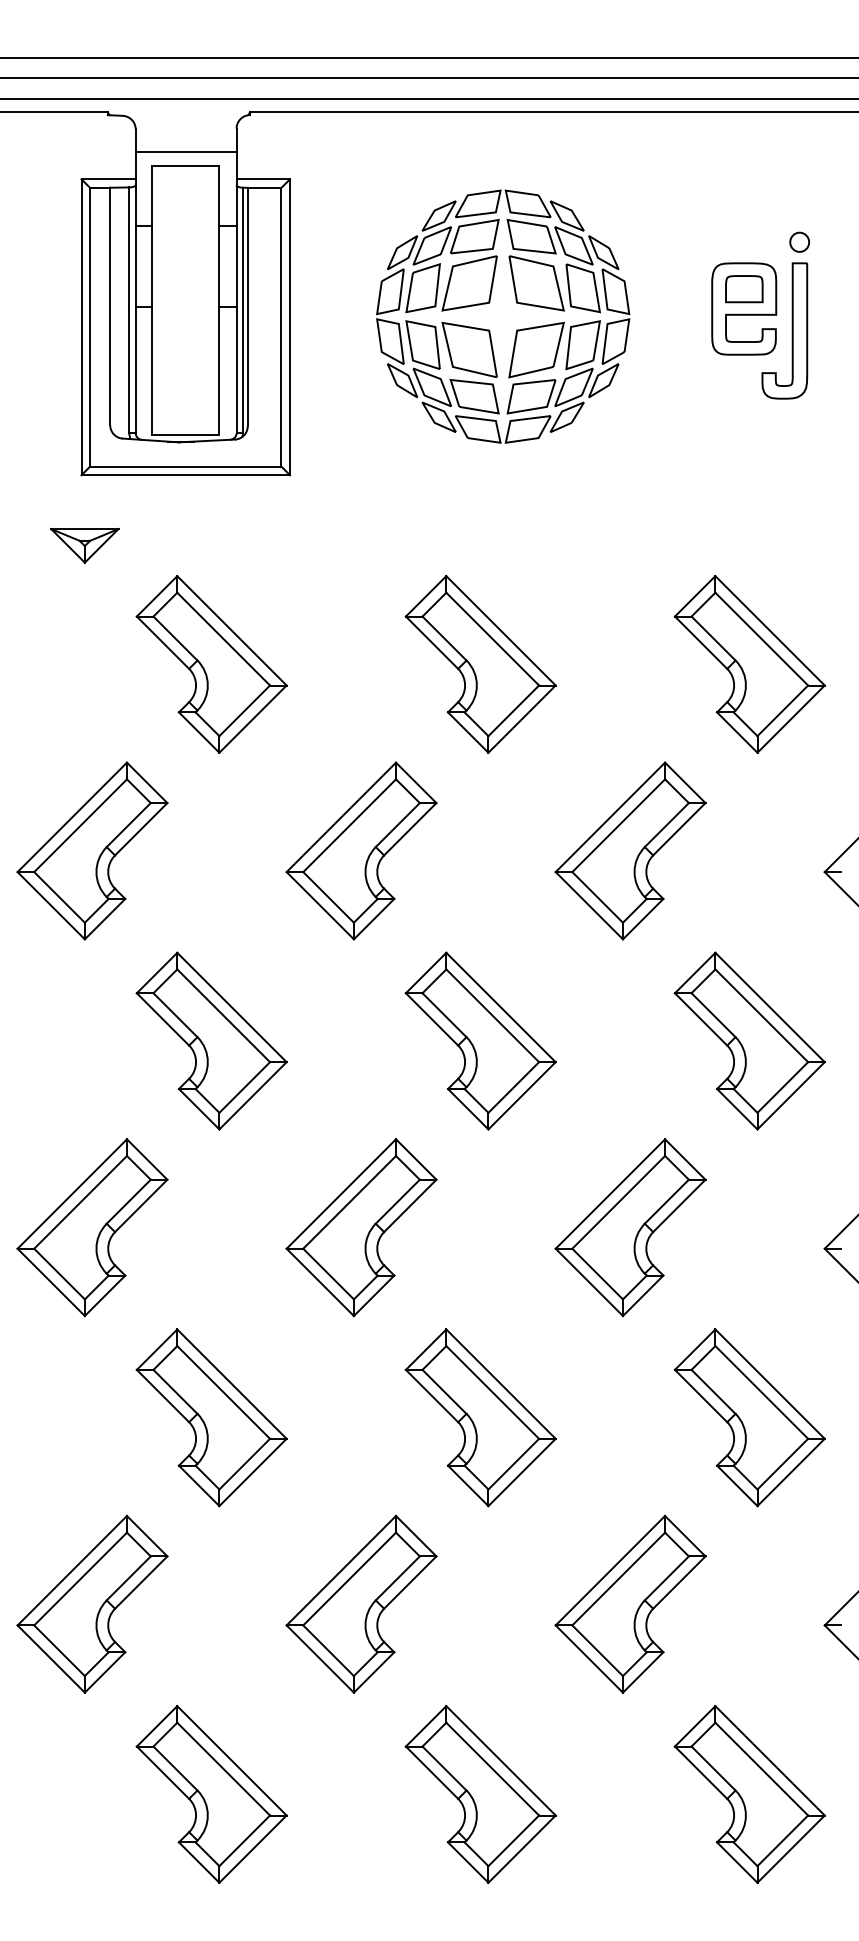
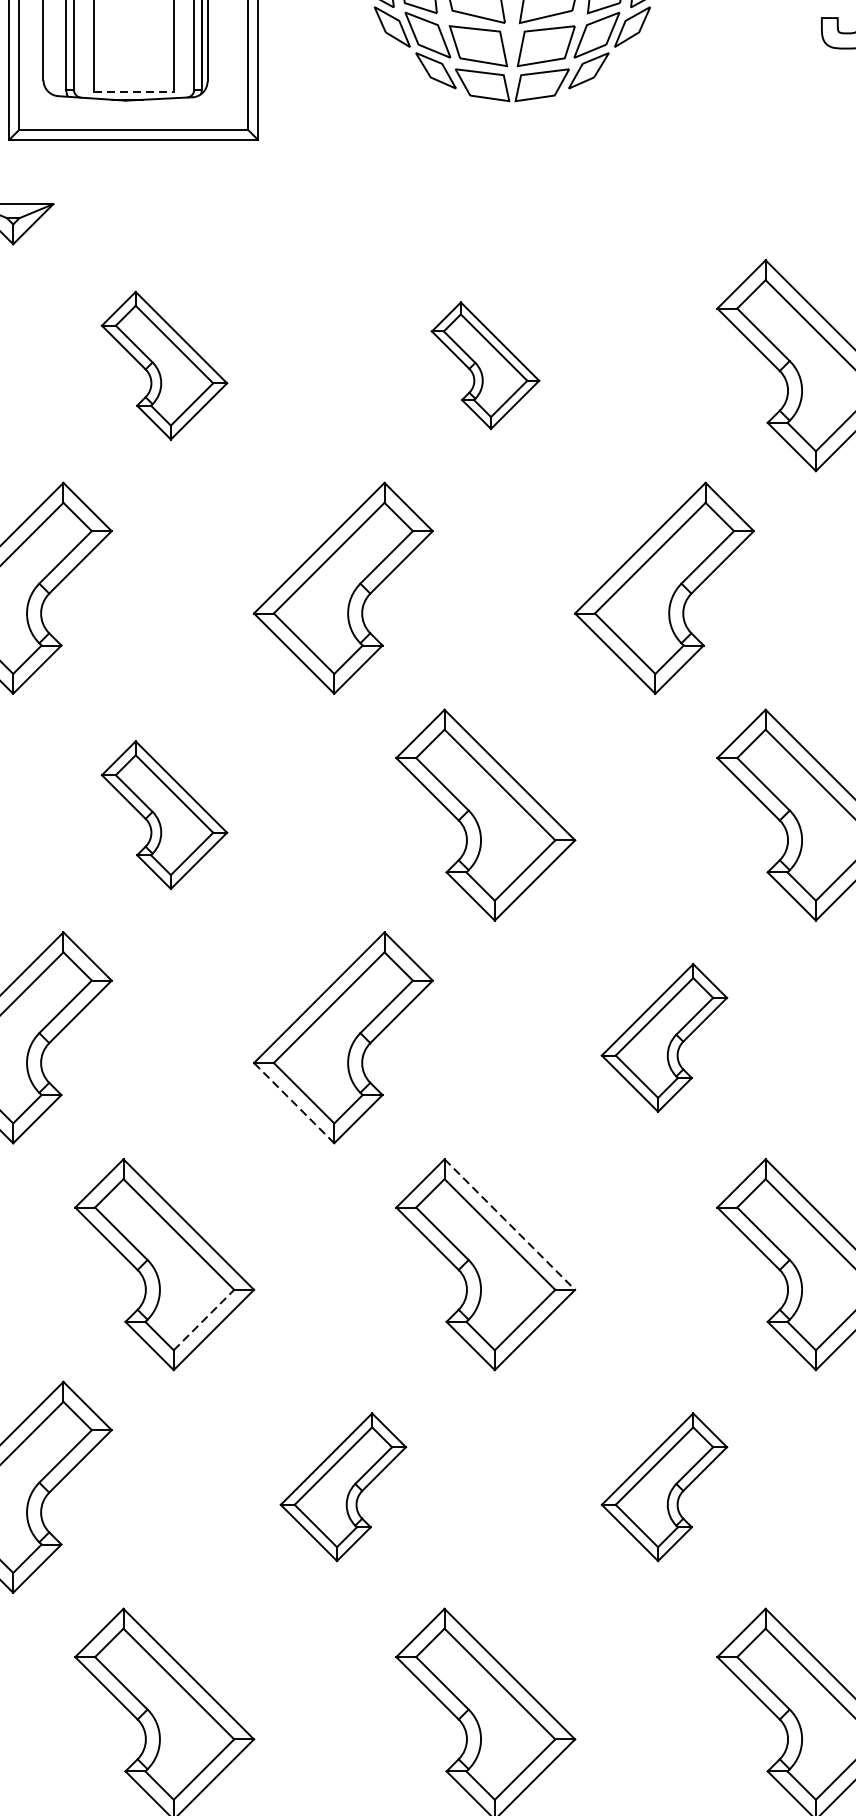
line: (185, 434) -> (133, 91), solid -> dashed
part: (211, 664) -> (164, 365), size x0.7
part: (480, 664) -> (485, 365), size x0.6
part: (211, 1040) -> (164, 814), size x0.7
part: (630, 1227) -> (664, 1037), size x0.7
line: (320, 1282) -> (294, 1103), solid -> dashed
line: (501, 1384) -> (510, 1225), solid -> dashed
line: (244, 1464) -> (203, 1320), solid -> dashed
part: (361, 1603) -> (343, 1486), size x0.7
part: (630, 1603) -> (664, 1486), size x0.7

